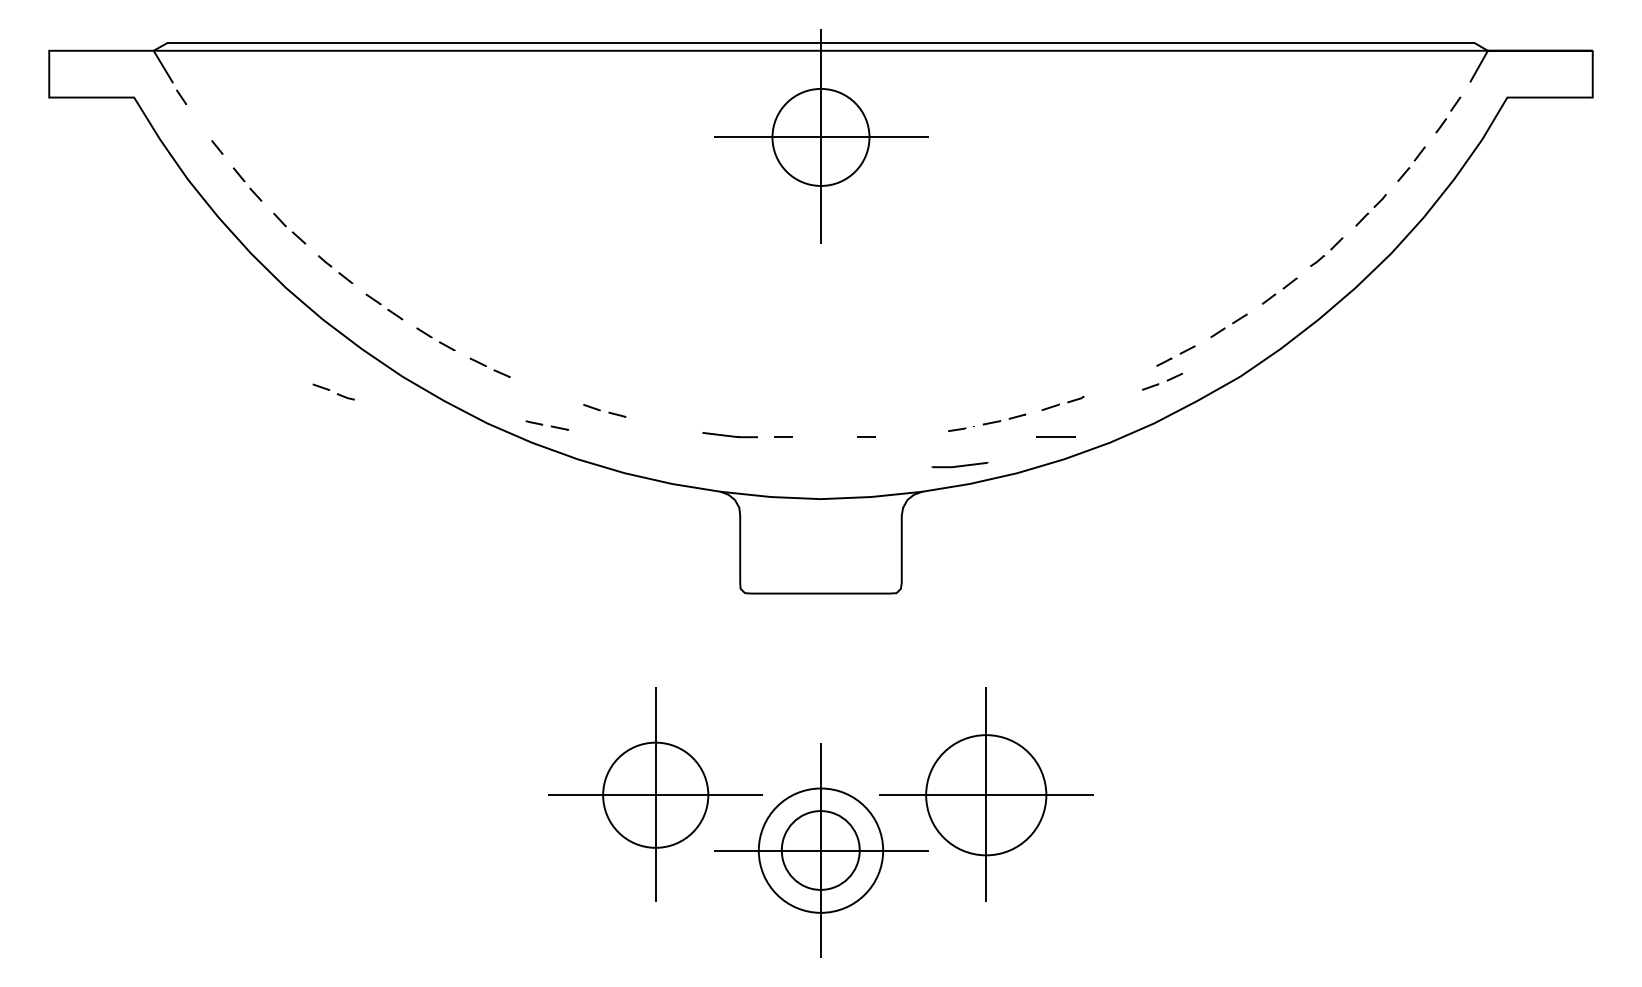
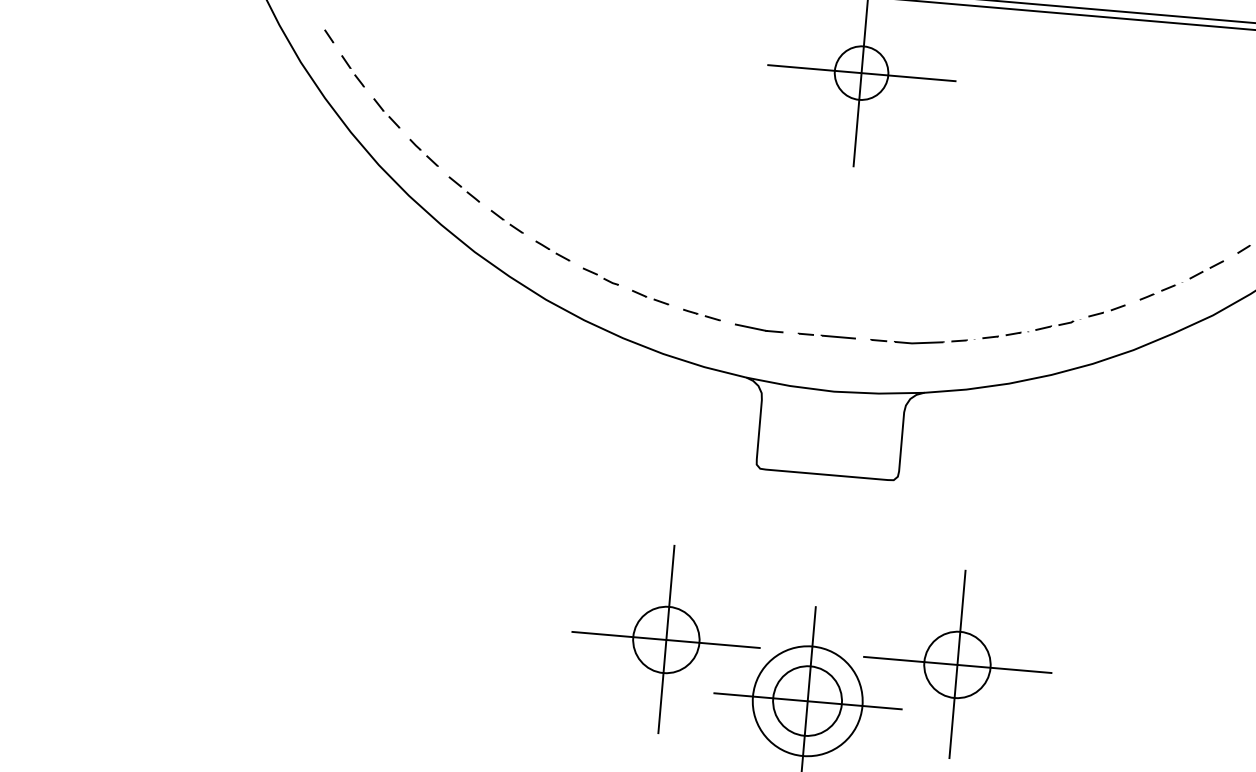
circle: (820, 137) -> (861, 73), size x0.62
part: (1162, 381) -> (1106, 310), moved
part: (333, 391) -> (600, 276), moved
part: (547, 425) -> (702, 315), moved
line: (1055, 436) -> (837, 336), moved
line: (959, 465) -> (918, 342), moved
circle: (655, 794) -> (666, 639), size x0.71
circle: (985, 794) -> (956, 664), size x0.62

